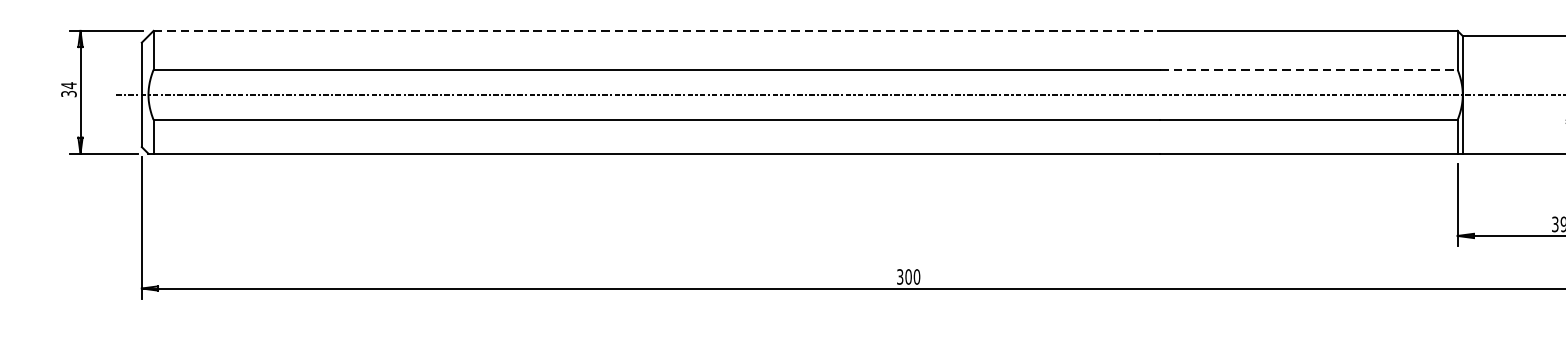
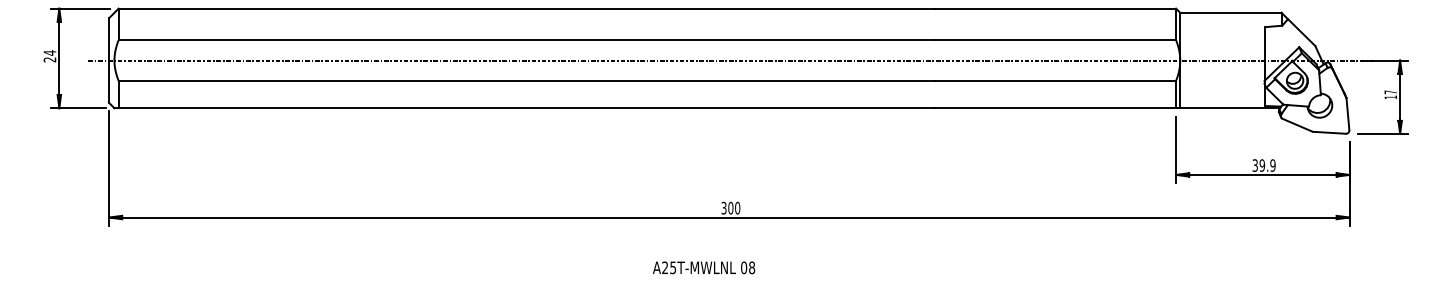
line: (657, 30) -> (527, 8), dashed -> solid
line: (1308, 70) -> (1055, 40), dashed -> solid
text: (69, 93) -> (50, 59), 34 -> 24

